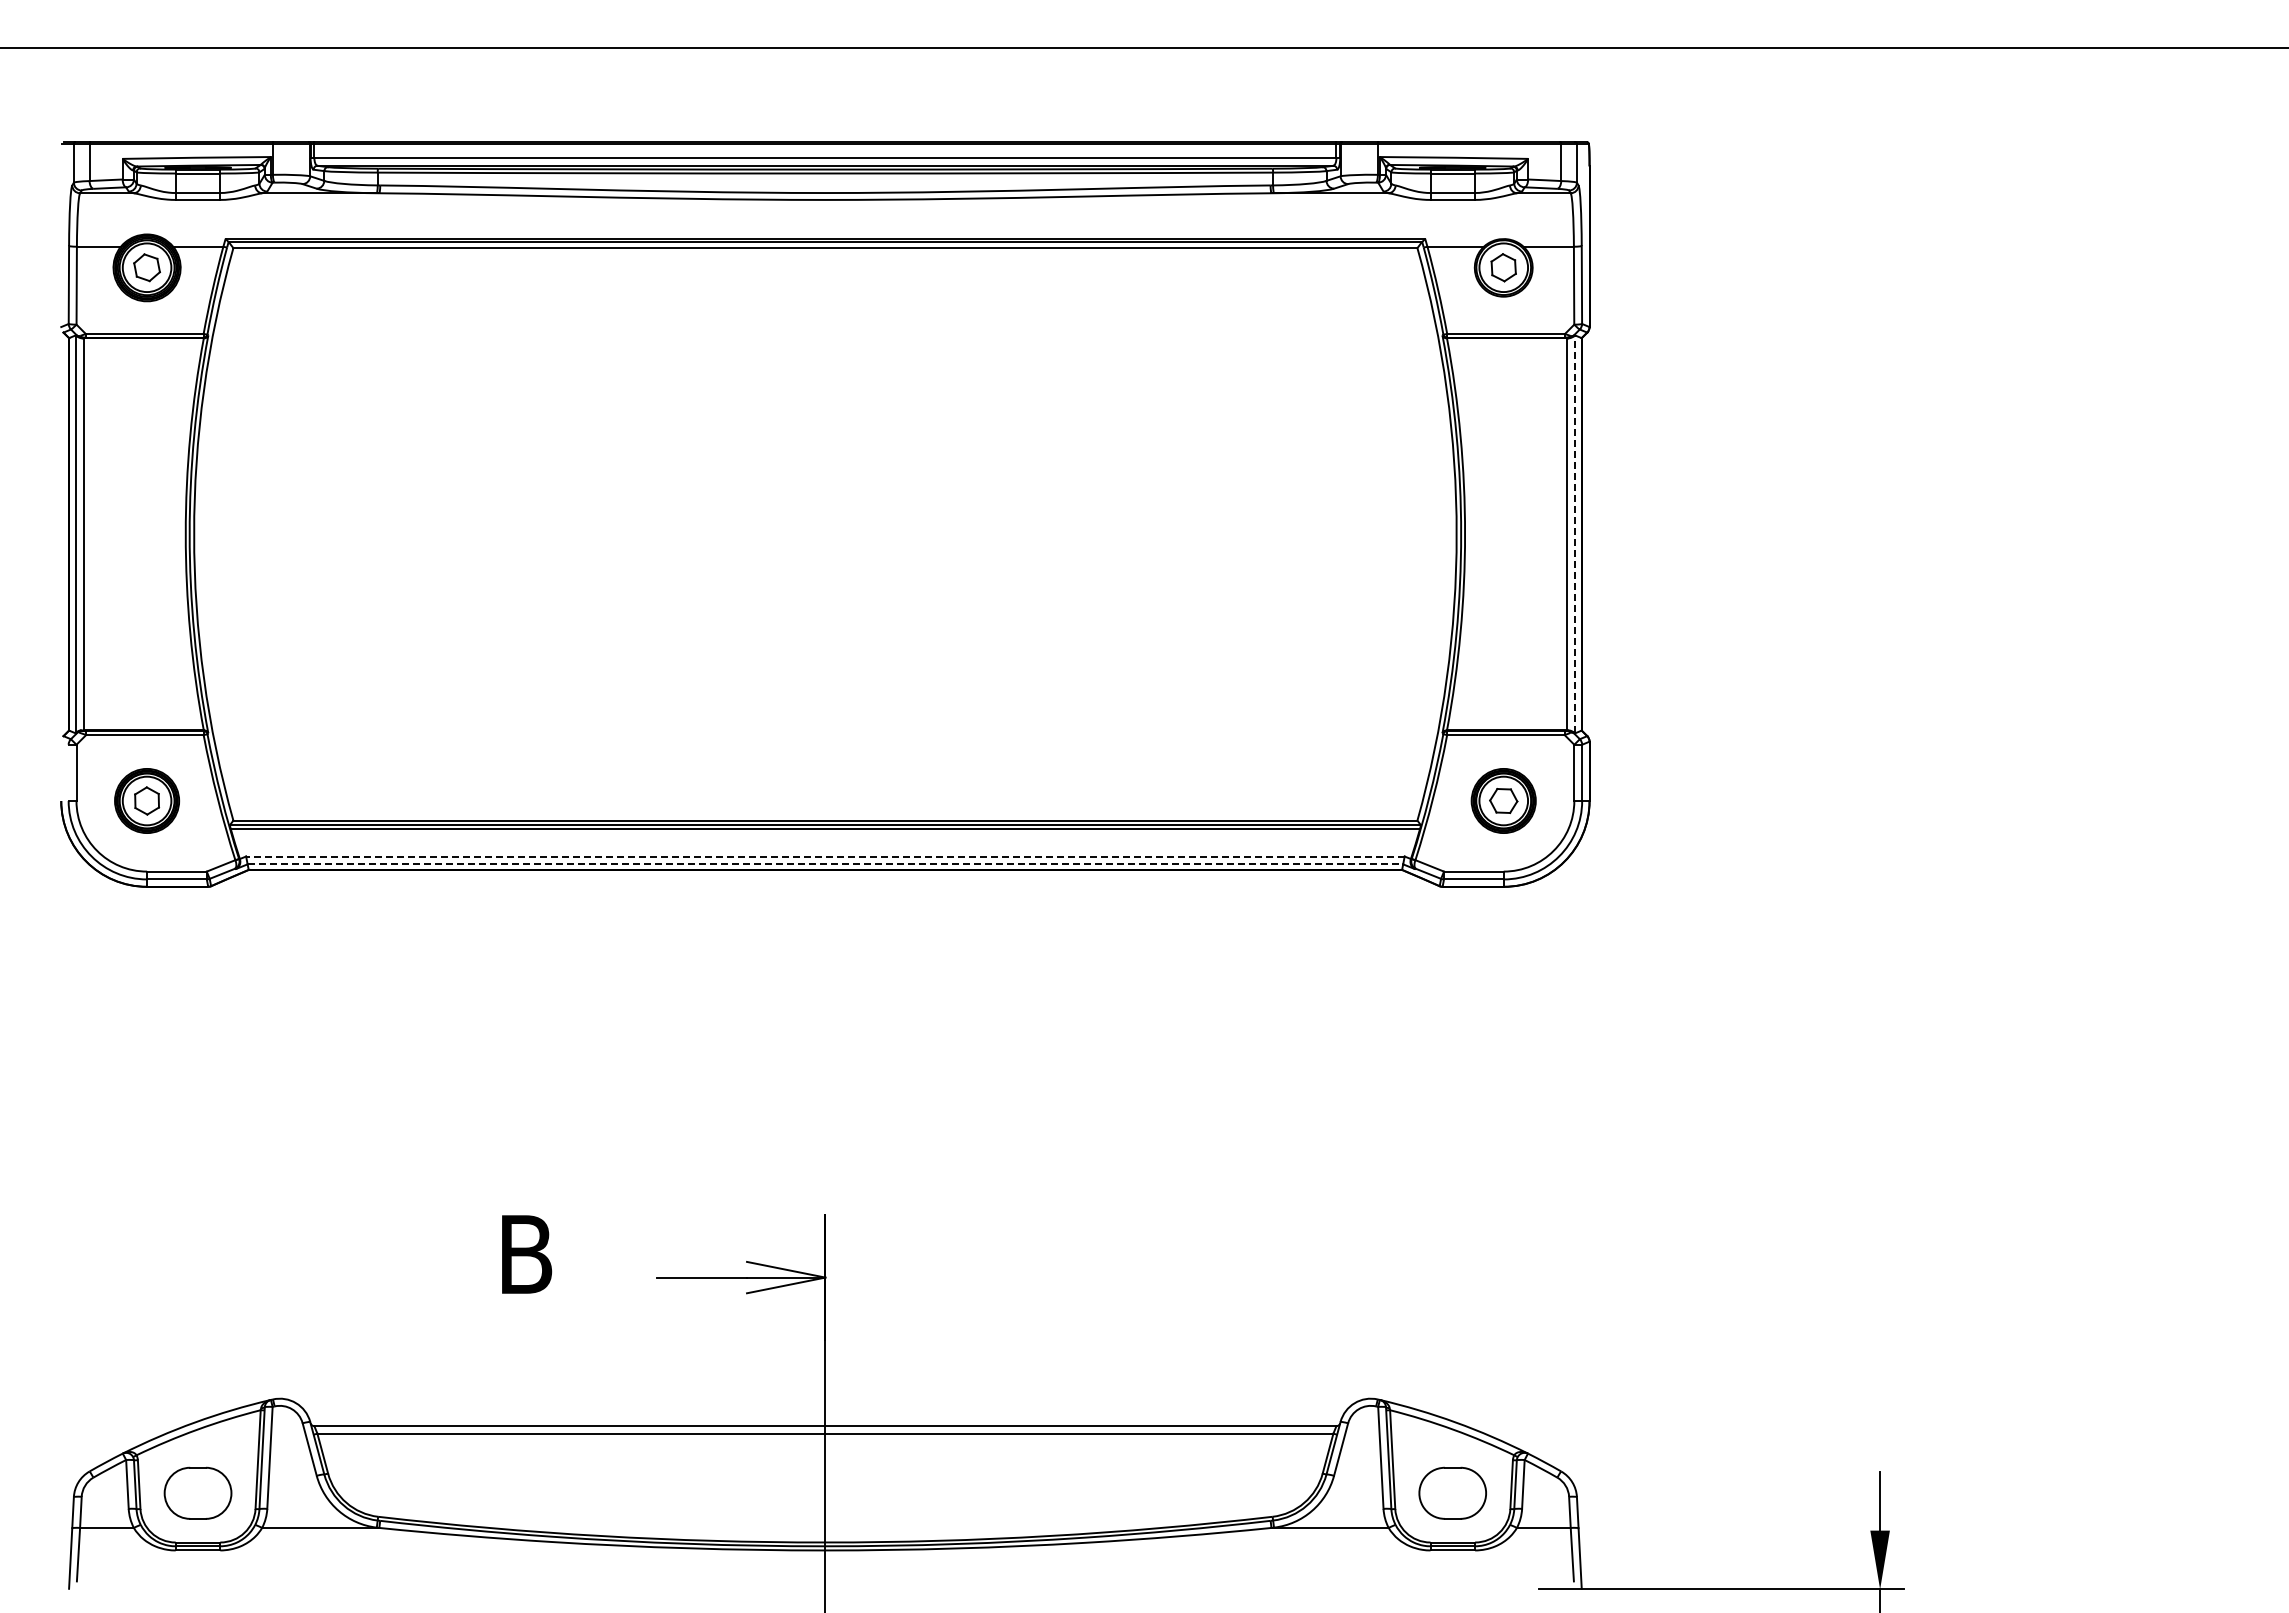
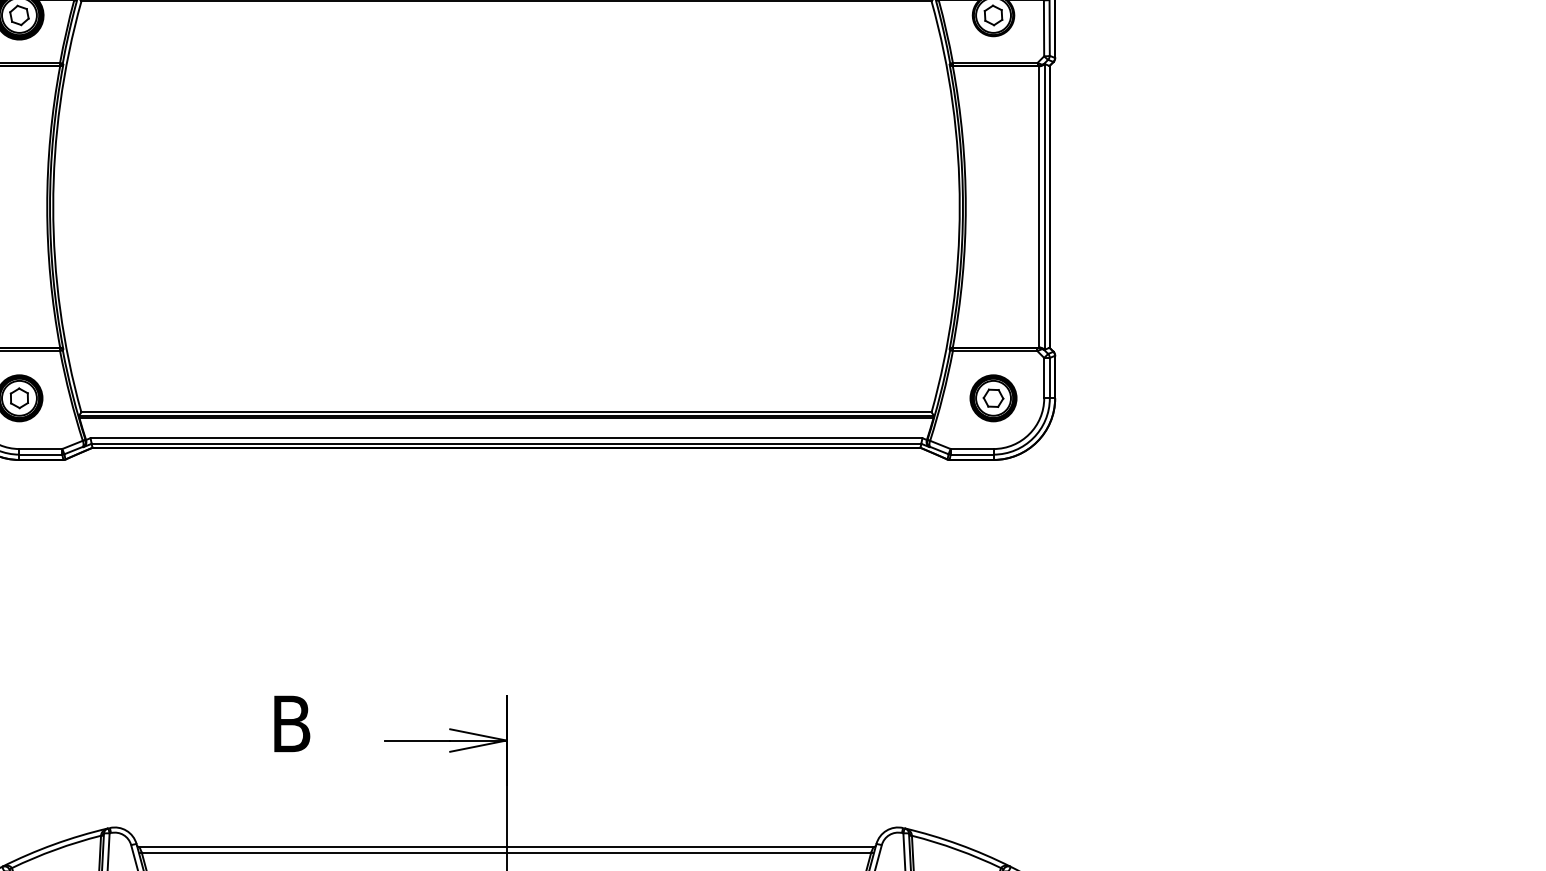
line: (1574, 533) -> (1044, 206), dashed -> solid
line: (824, 856) -> (505, 438), dashed -> solid
line: (825, 864) -> (506, 443), dashed -> solid

